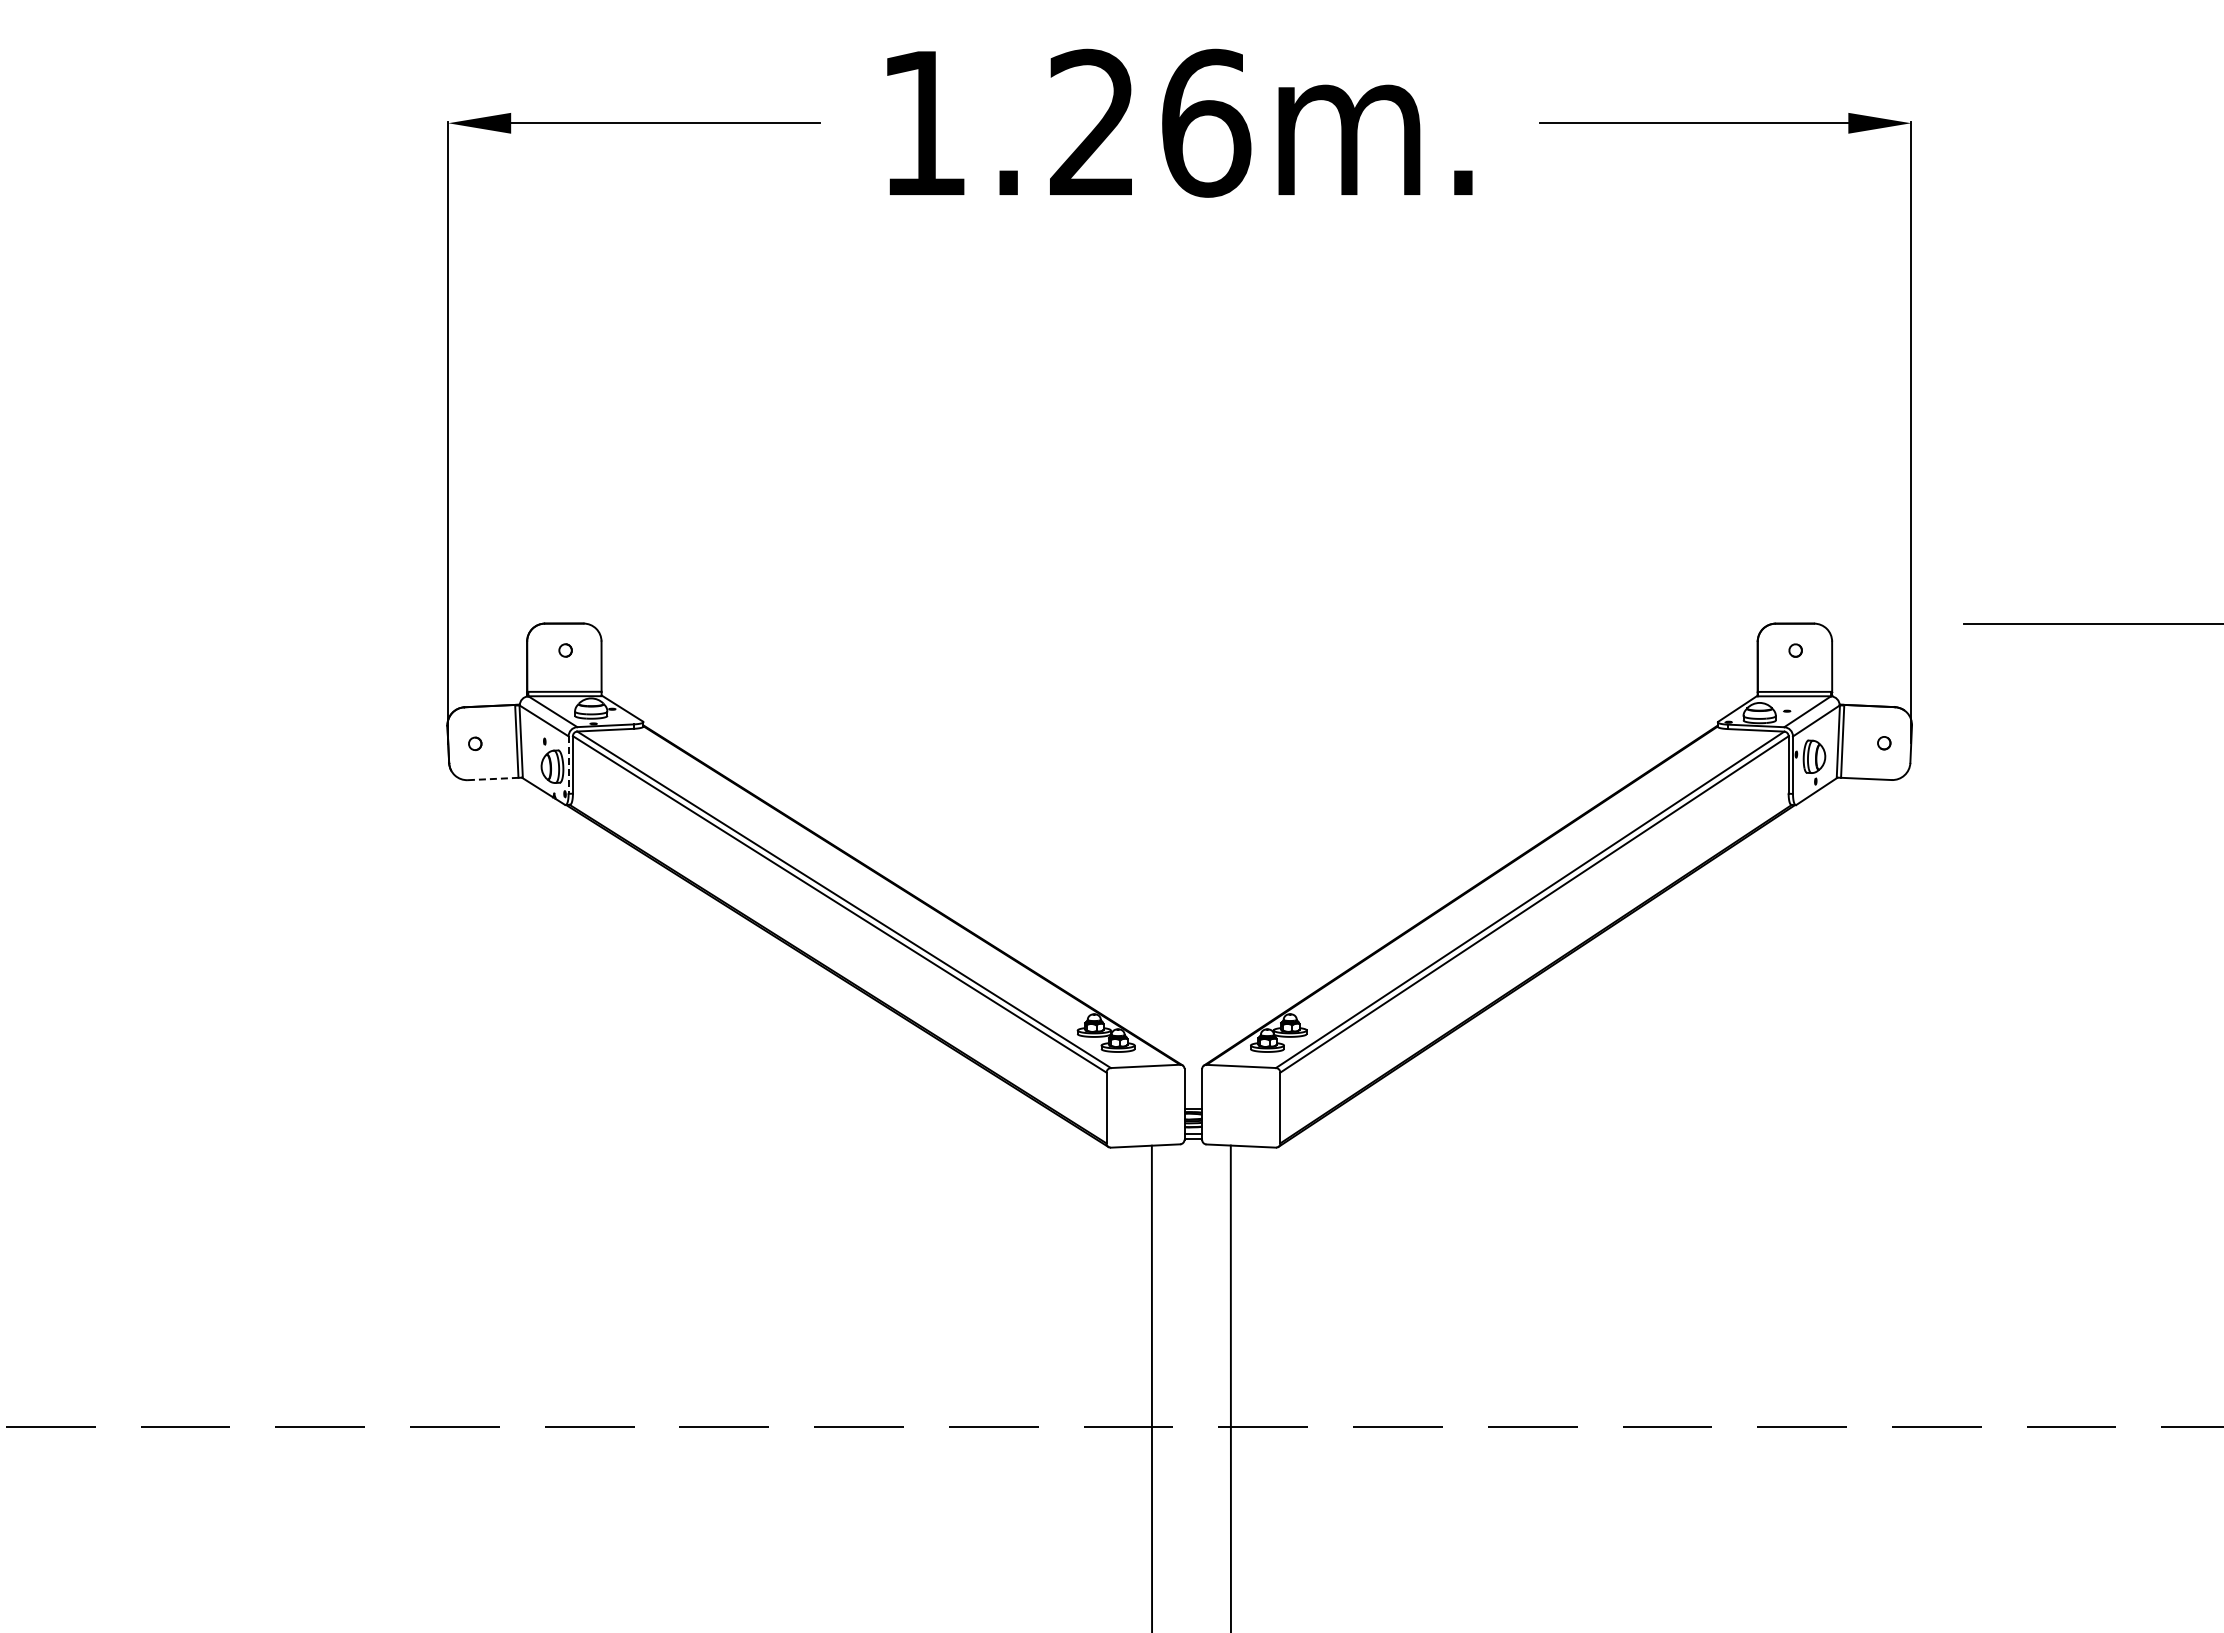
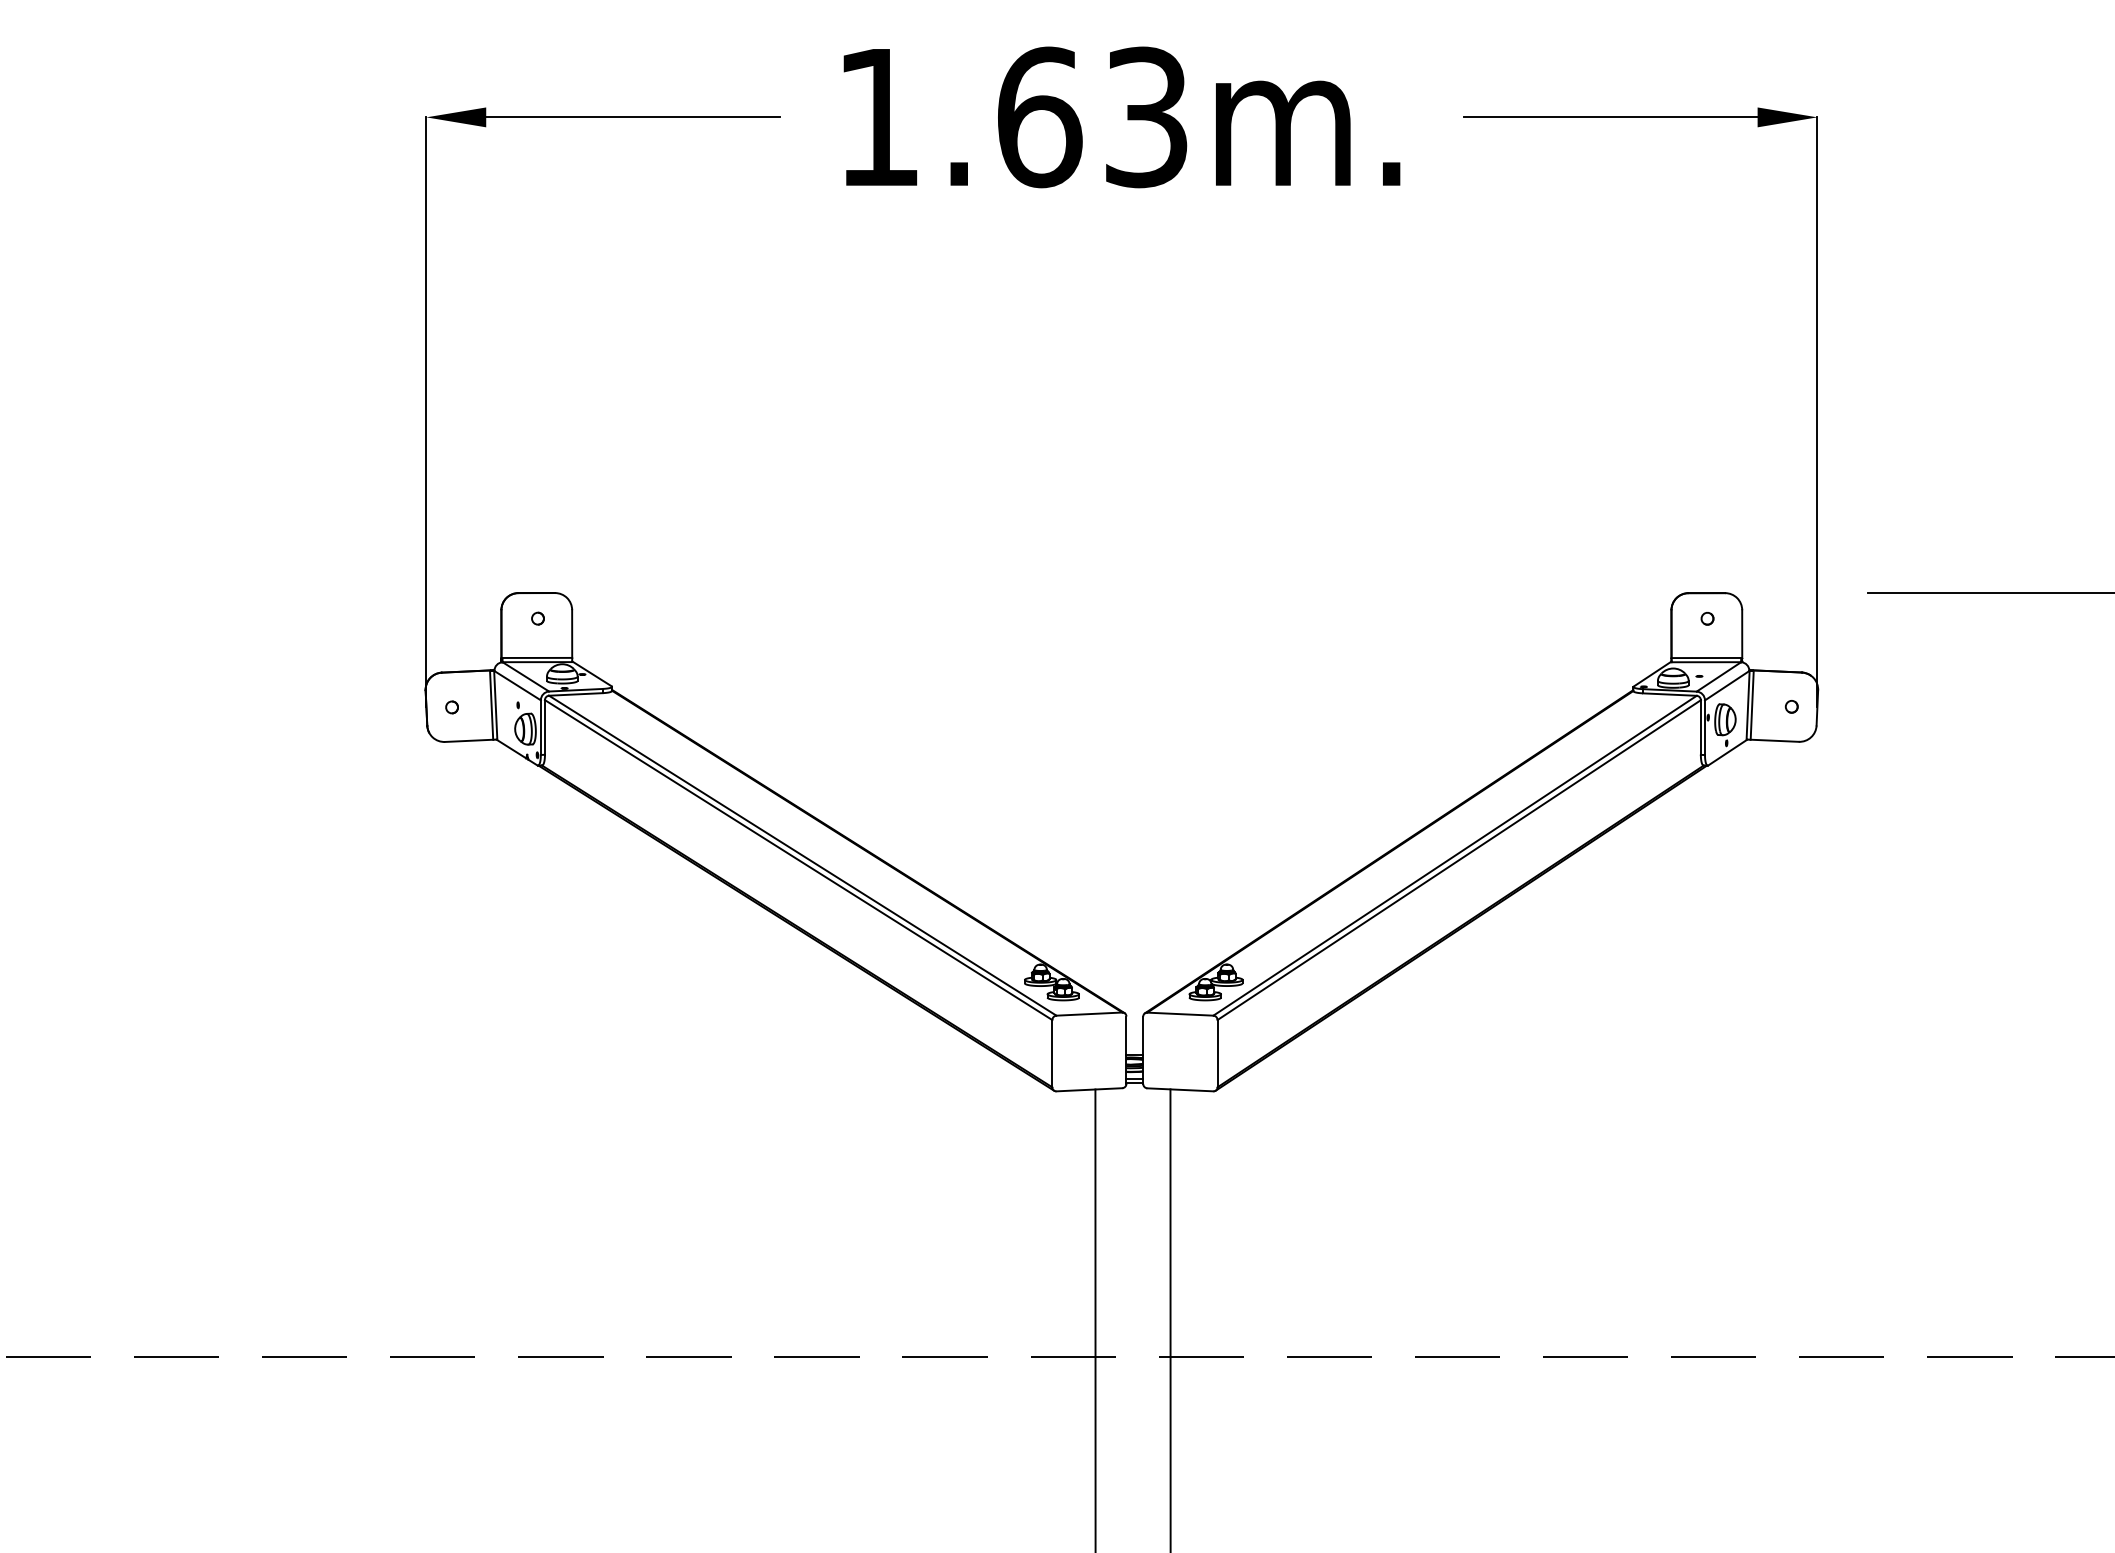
text: (1150, 122) -> (1094, 116), 1.26m. -> 1.63m.
line: (568, 765) -> (540, 728), dashed -> solid
line: (493, 778) -> (469, 740), dashed -> solid

